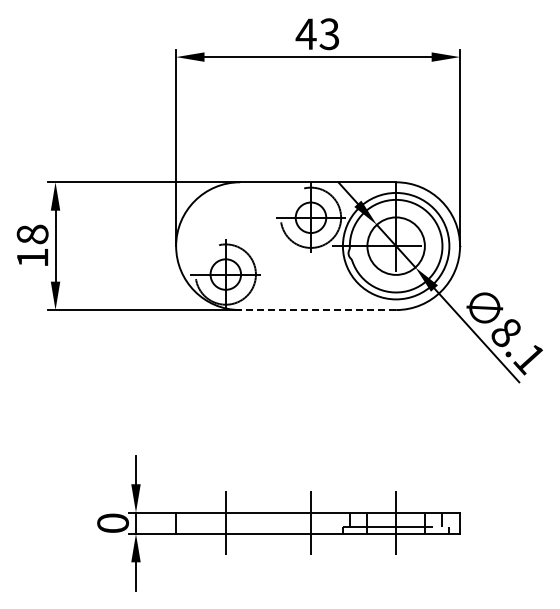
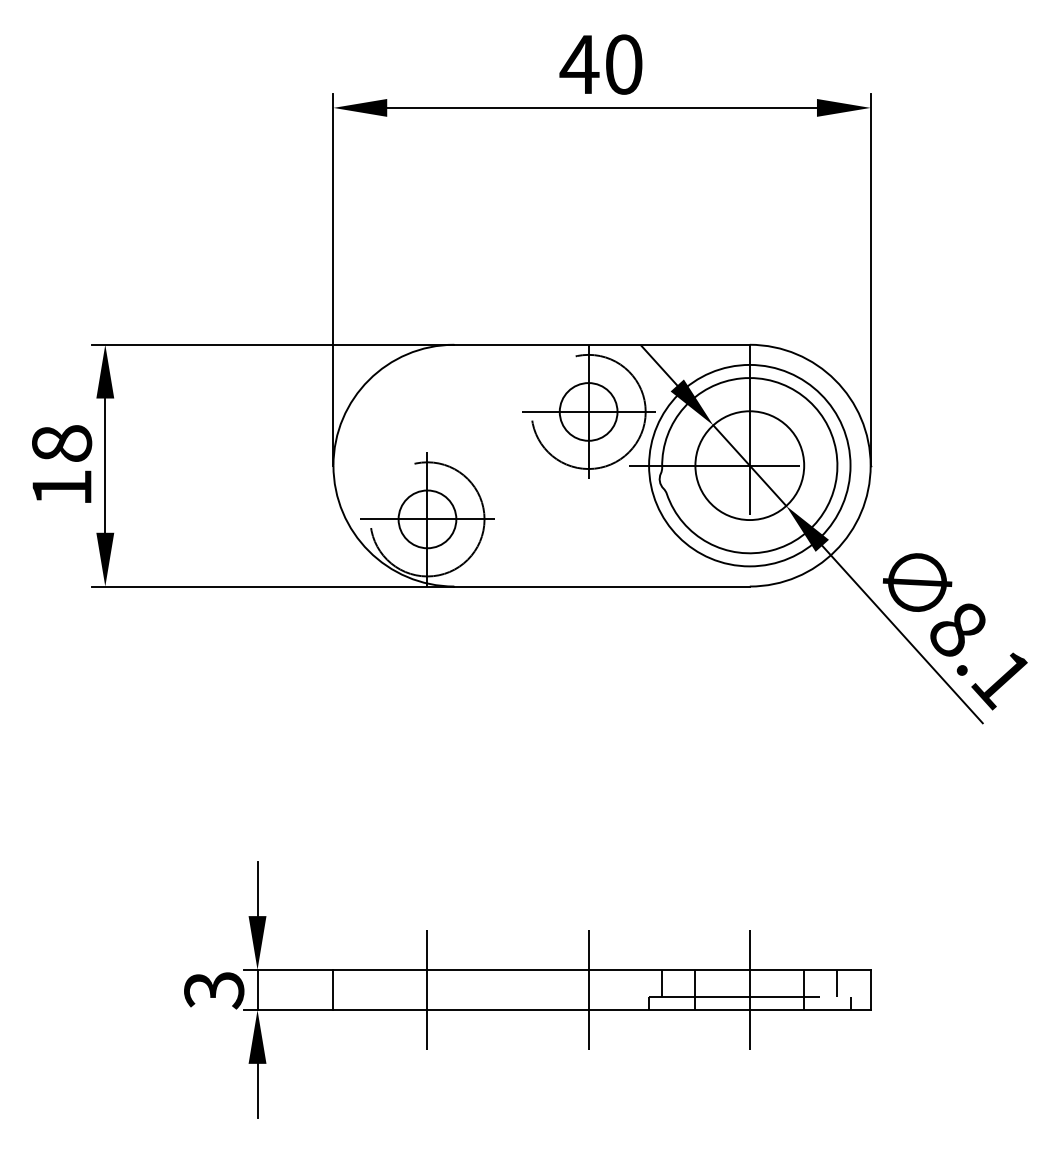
text: (329, 34) -> (623, 65), 43 -> 40
line: (317, 310) -> (600, 587), dashed -> solid
text: (112, 523) -> (213, 990), 0 -> 3

